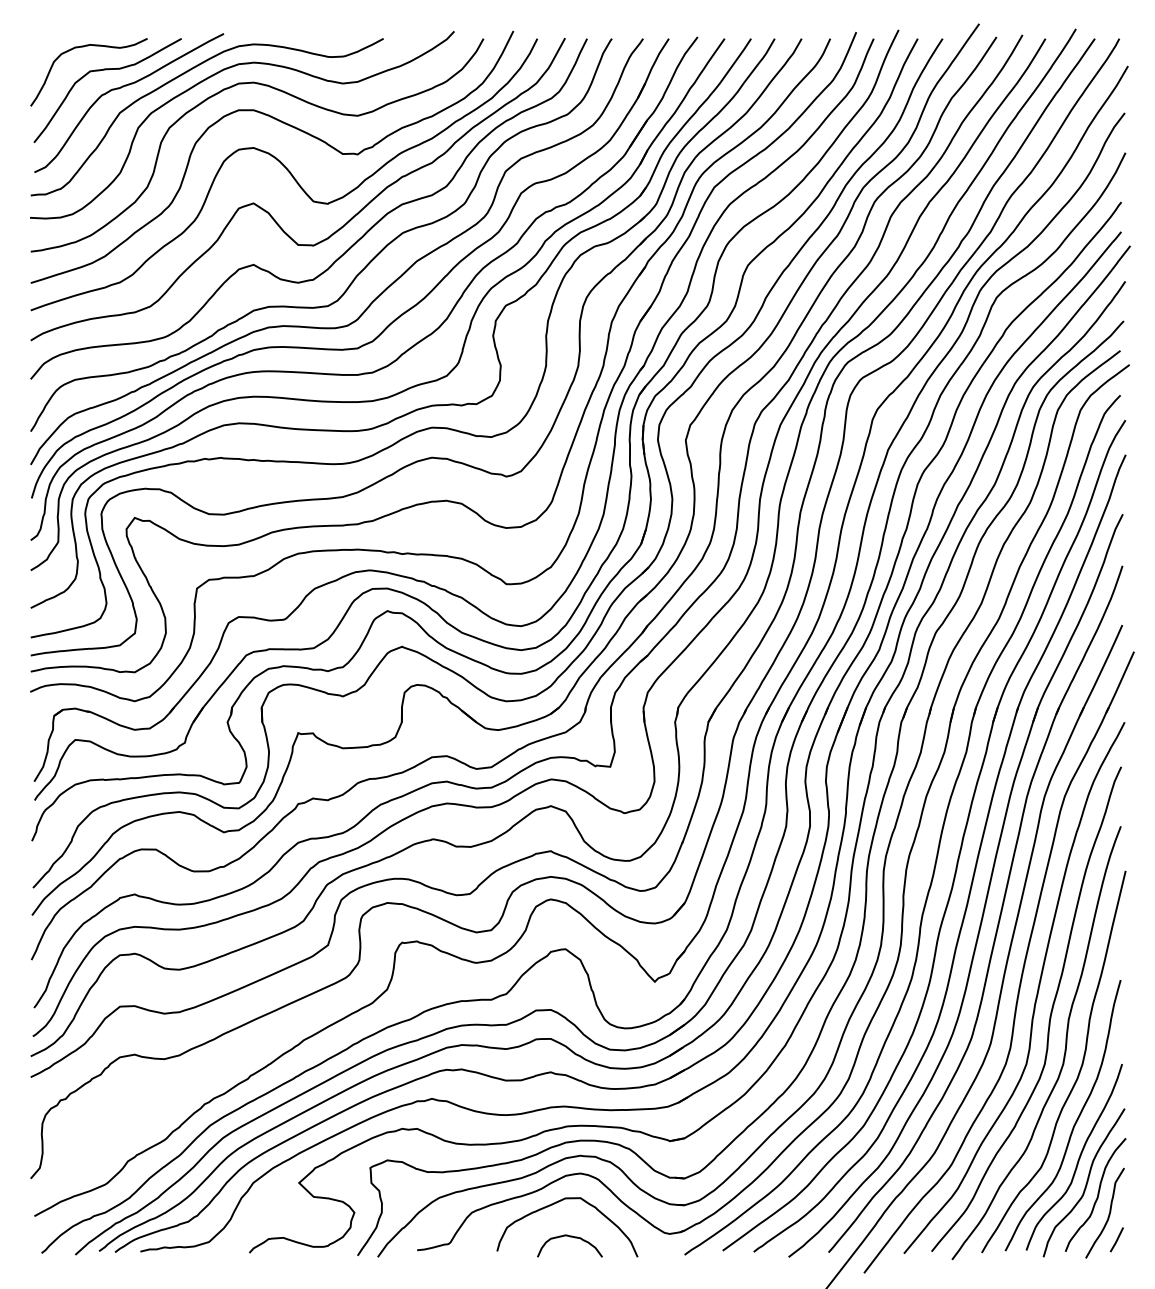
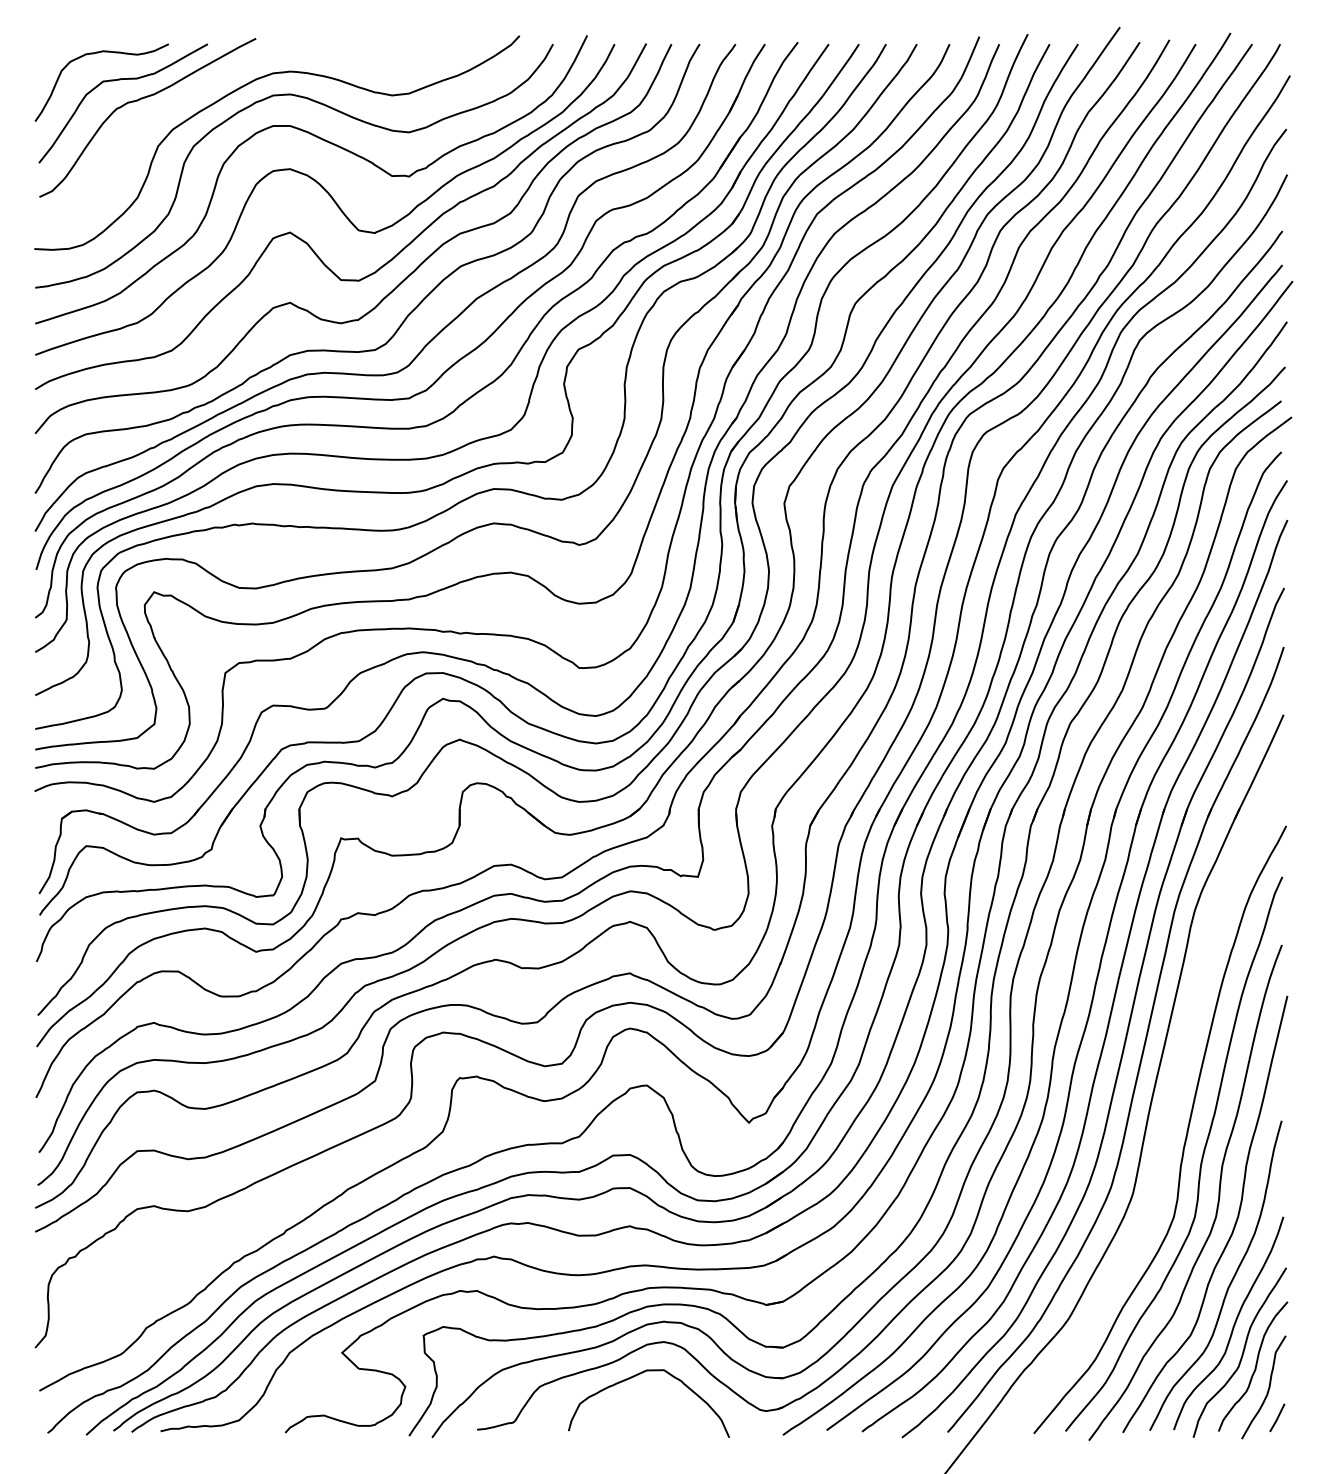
curve: (180, 76) -> (206, 87), removed
part: (1022, 967) -> (1169, 1106), removed
curve: (572, 1237) -> (654, 1415), removed

